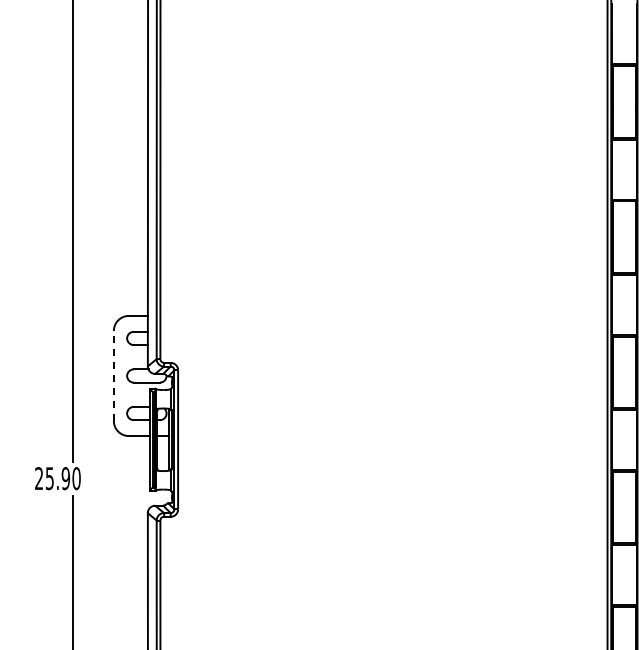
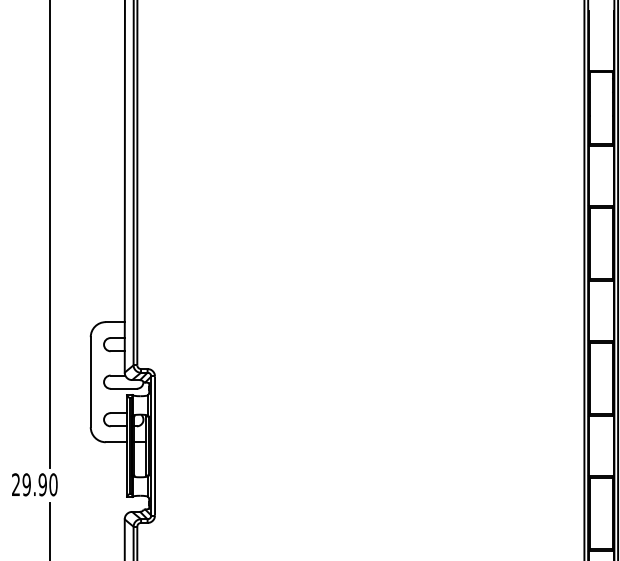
line: (113, 375) -> (90, 381), dashed -> solid
text: (49, 478) -> (26, 484), 25.90 -> 29.90

